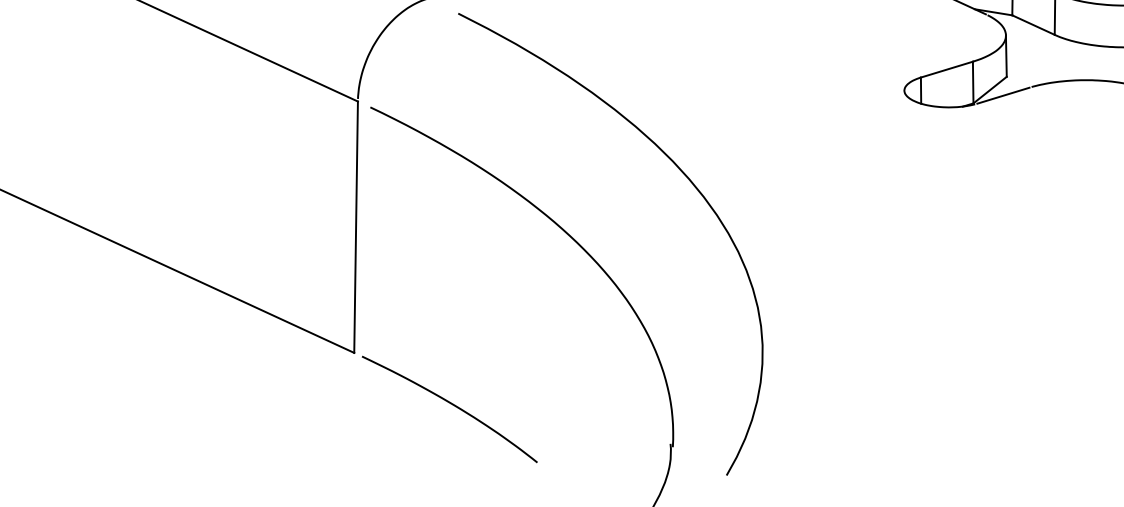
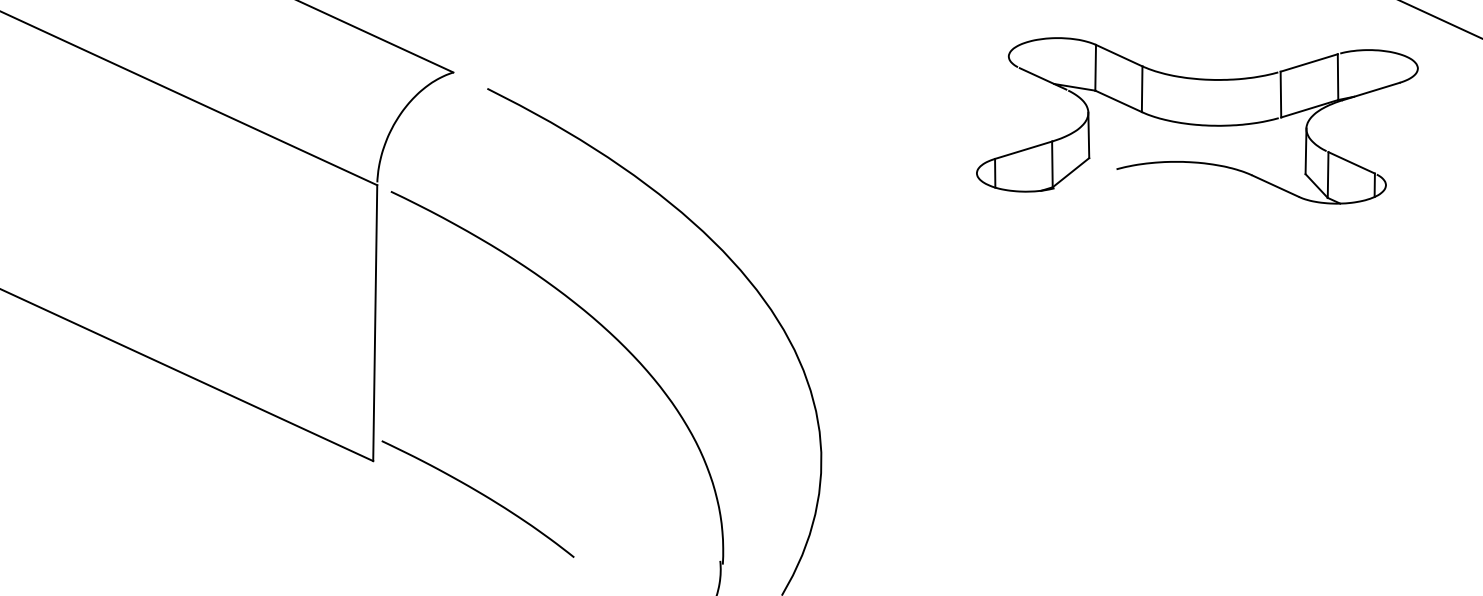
line: (1003, 95) -> (1085, 178), removed
curve: (452, 405) -> (480, 494), moved

